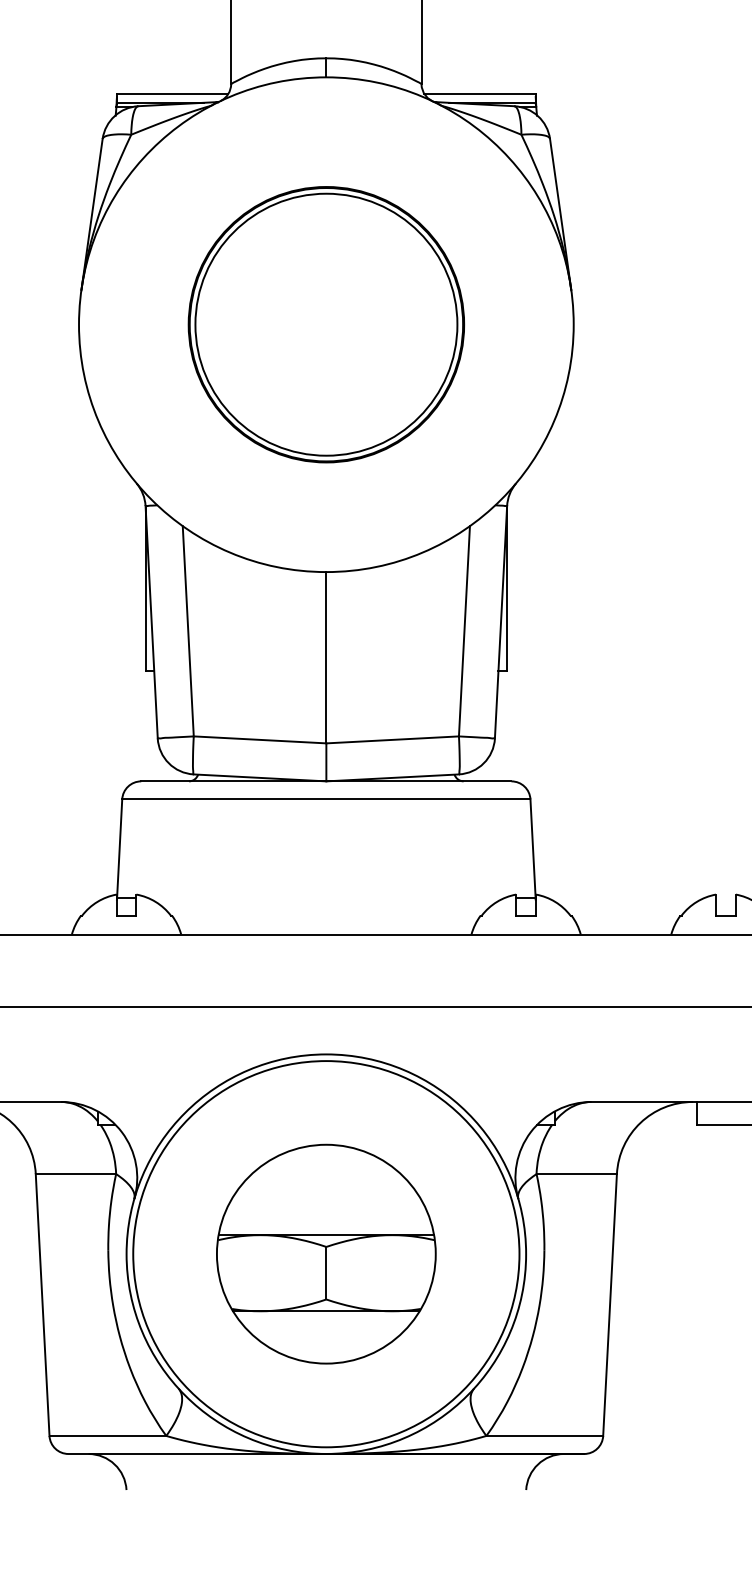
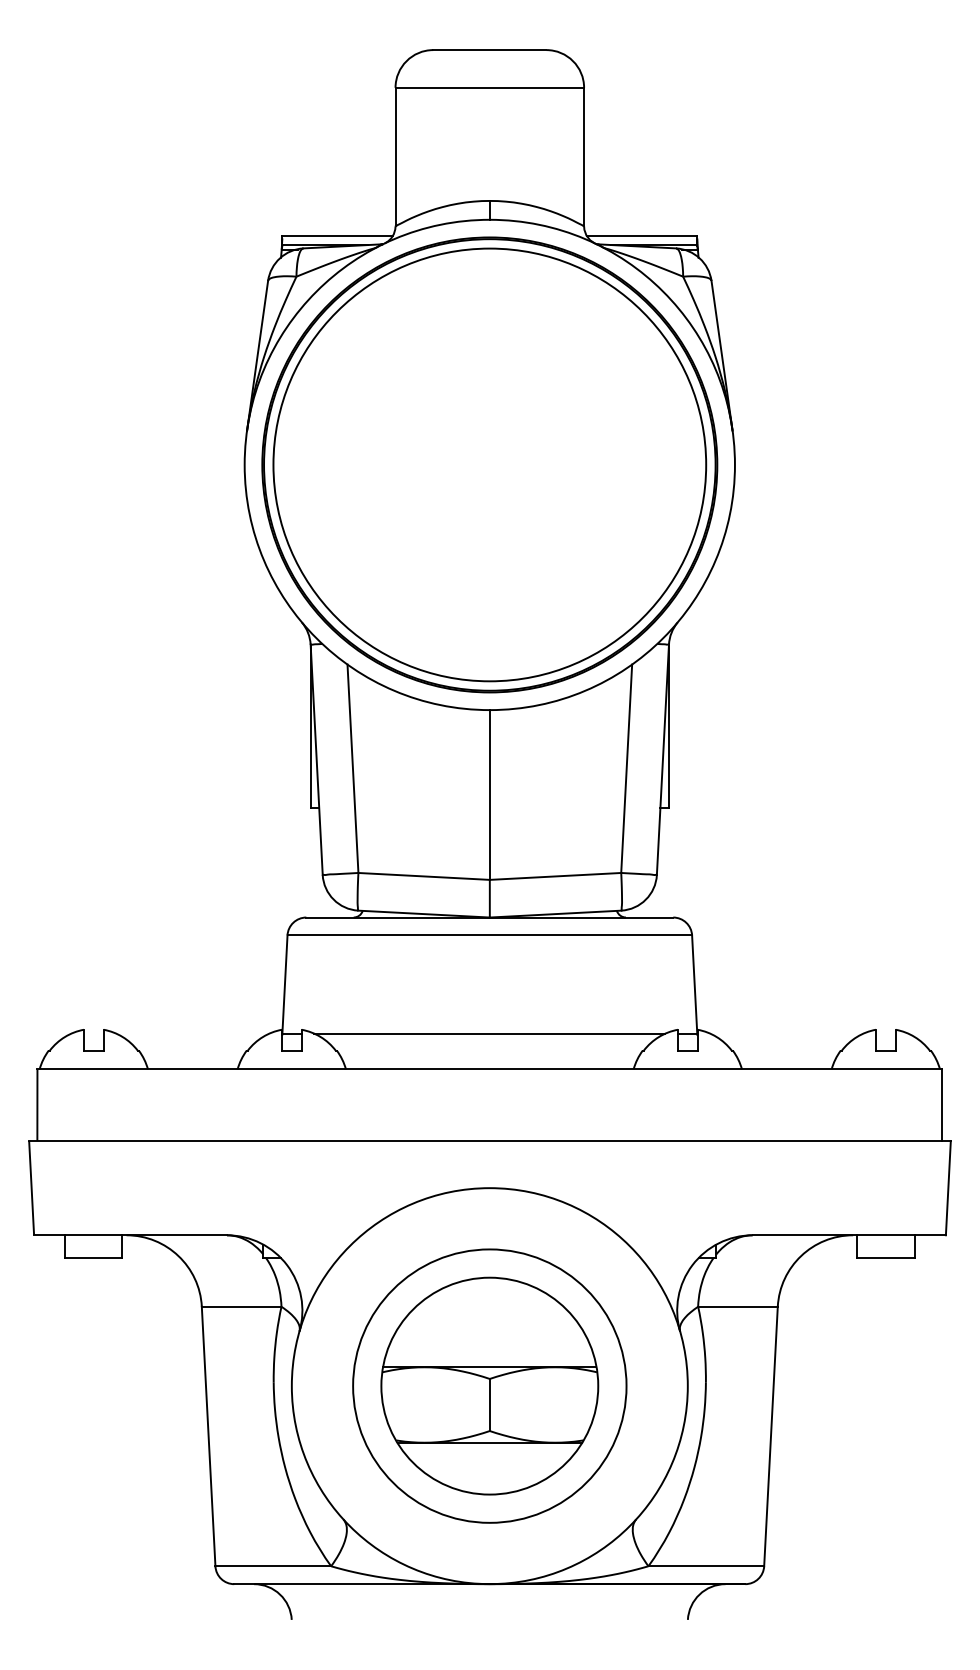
part: (326, 324) -> (489, 464), size x1.67
line: (326, 898) -> (489, 1033), added
circle: (326, 1253) -> (489, 1385), size x0.71

